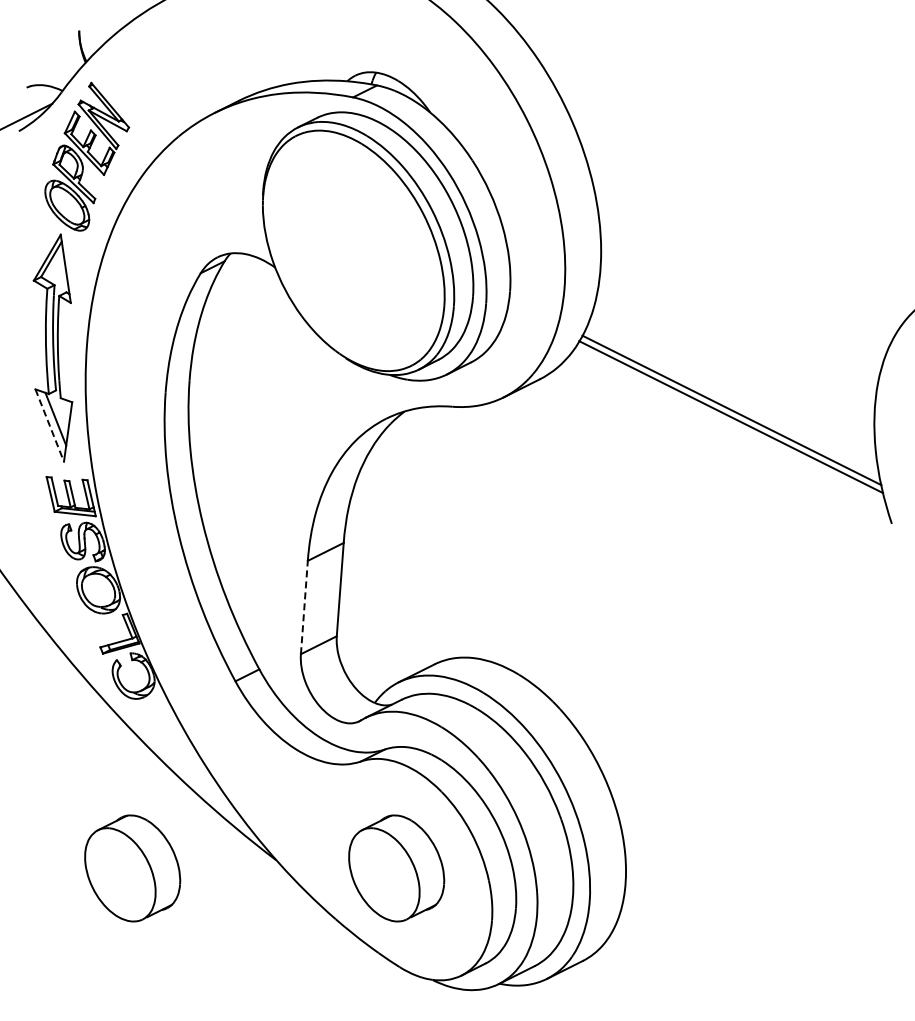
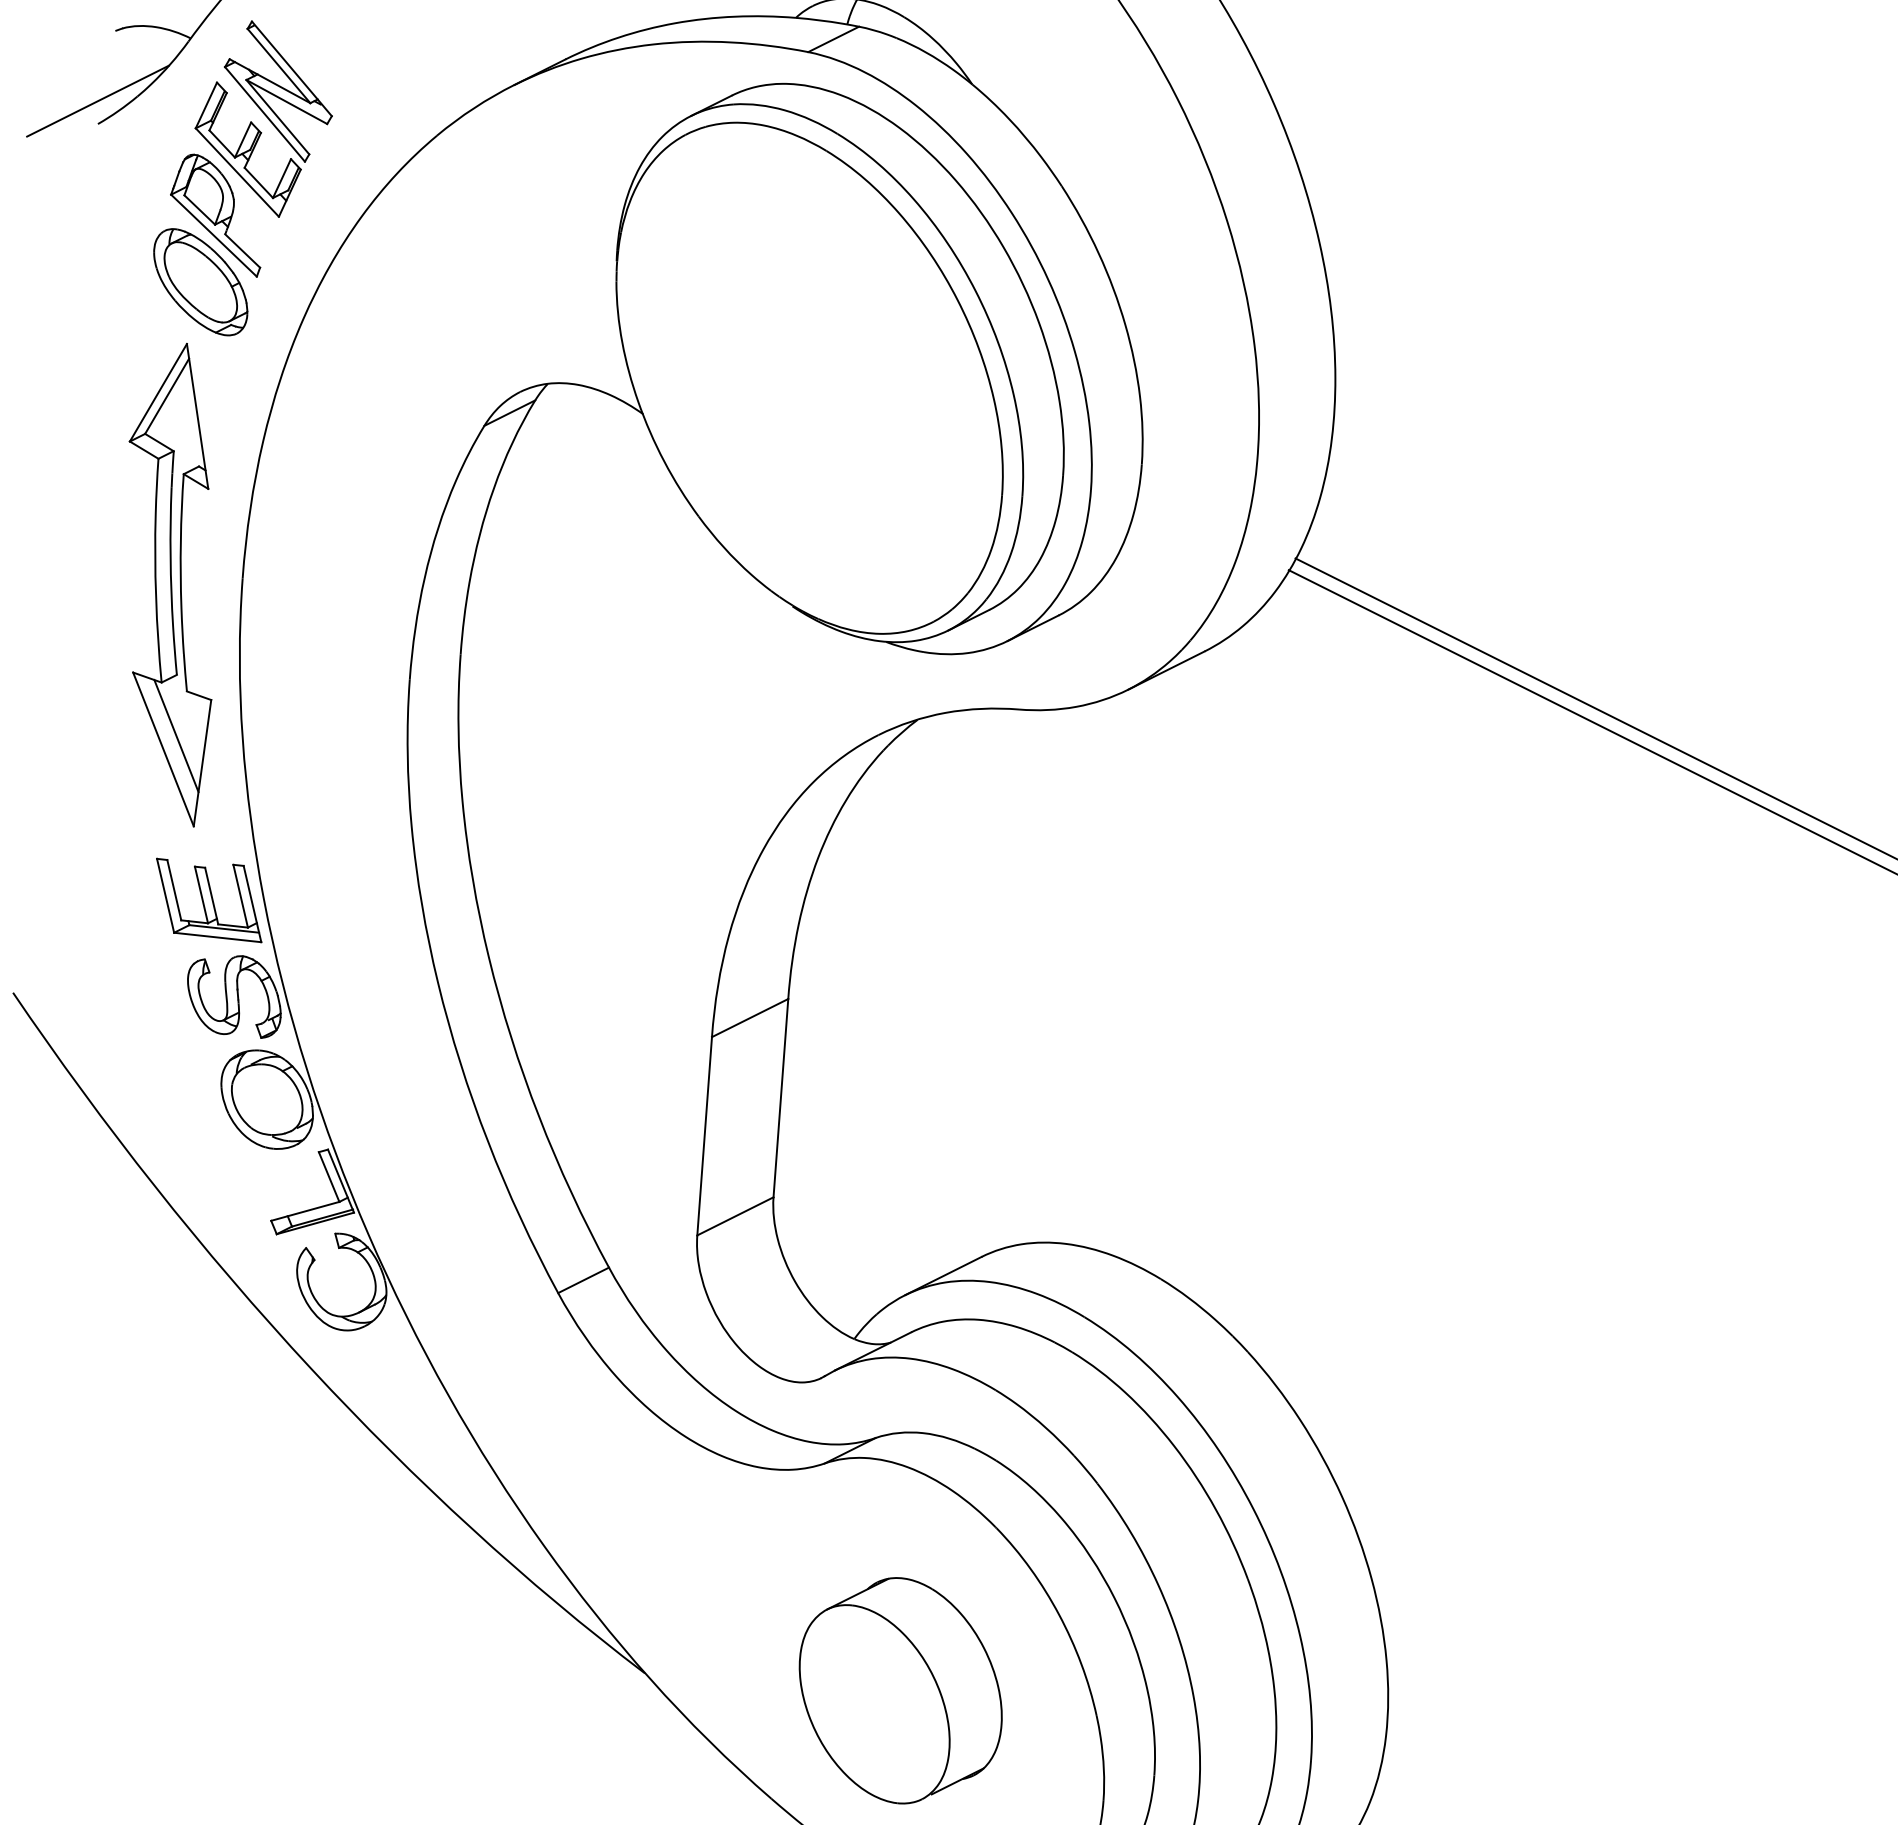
line: (49, 425) -> (162, 749), dashed -> solid
line: (304, 607) -> (704, 1136), dashed -> solid
part: (132, 868) -> (339, 1690), removed

